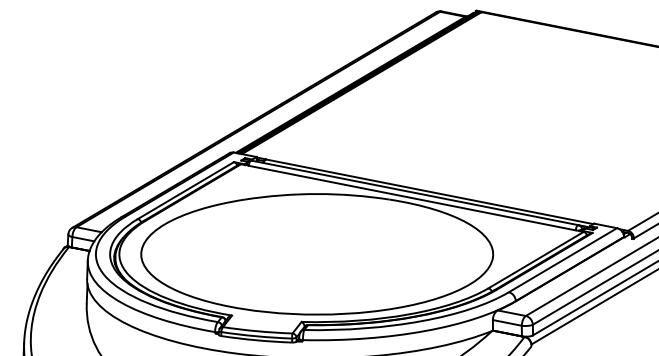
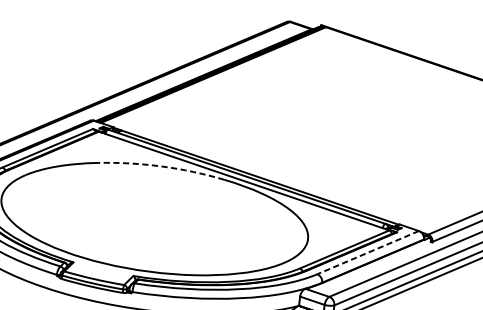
arc: (317, 194) -> (161, 166), solid -> dashed
line: (562, 260) -> (367, 252), solid -> dashed

